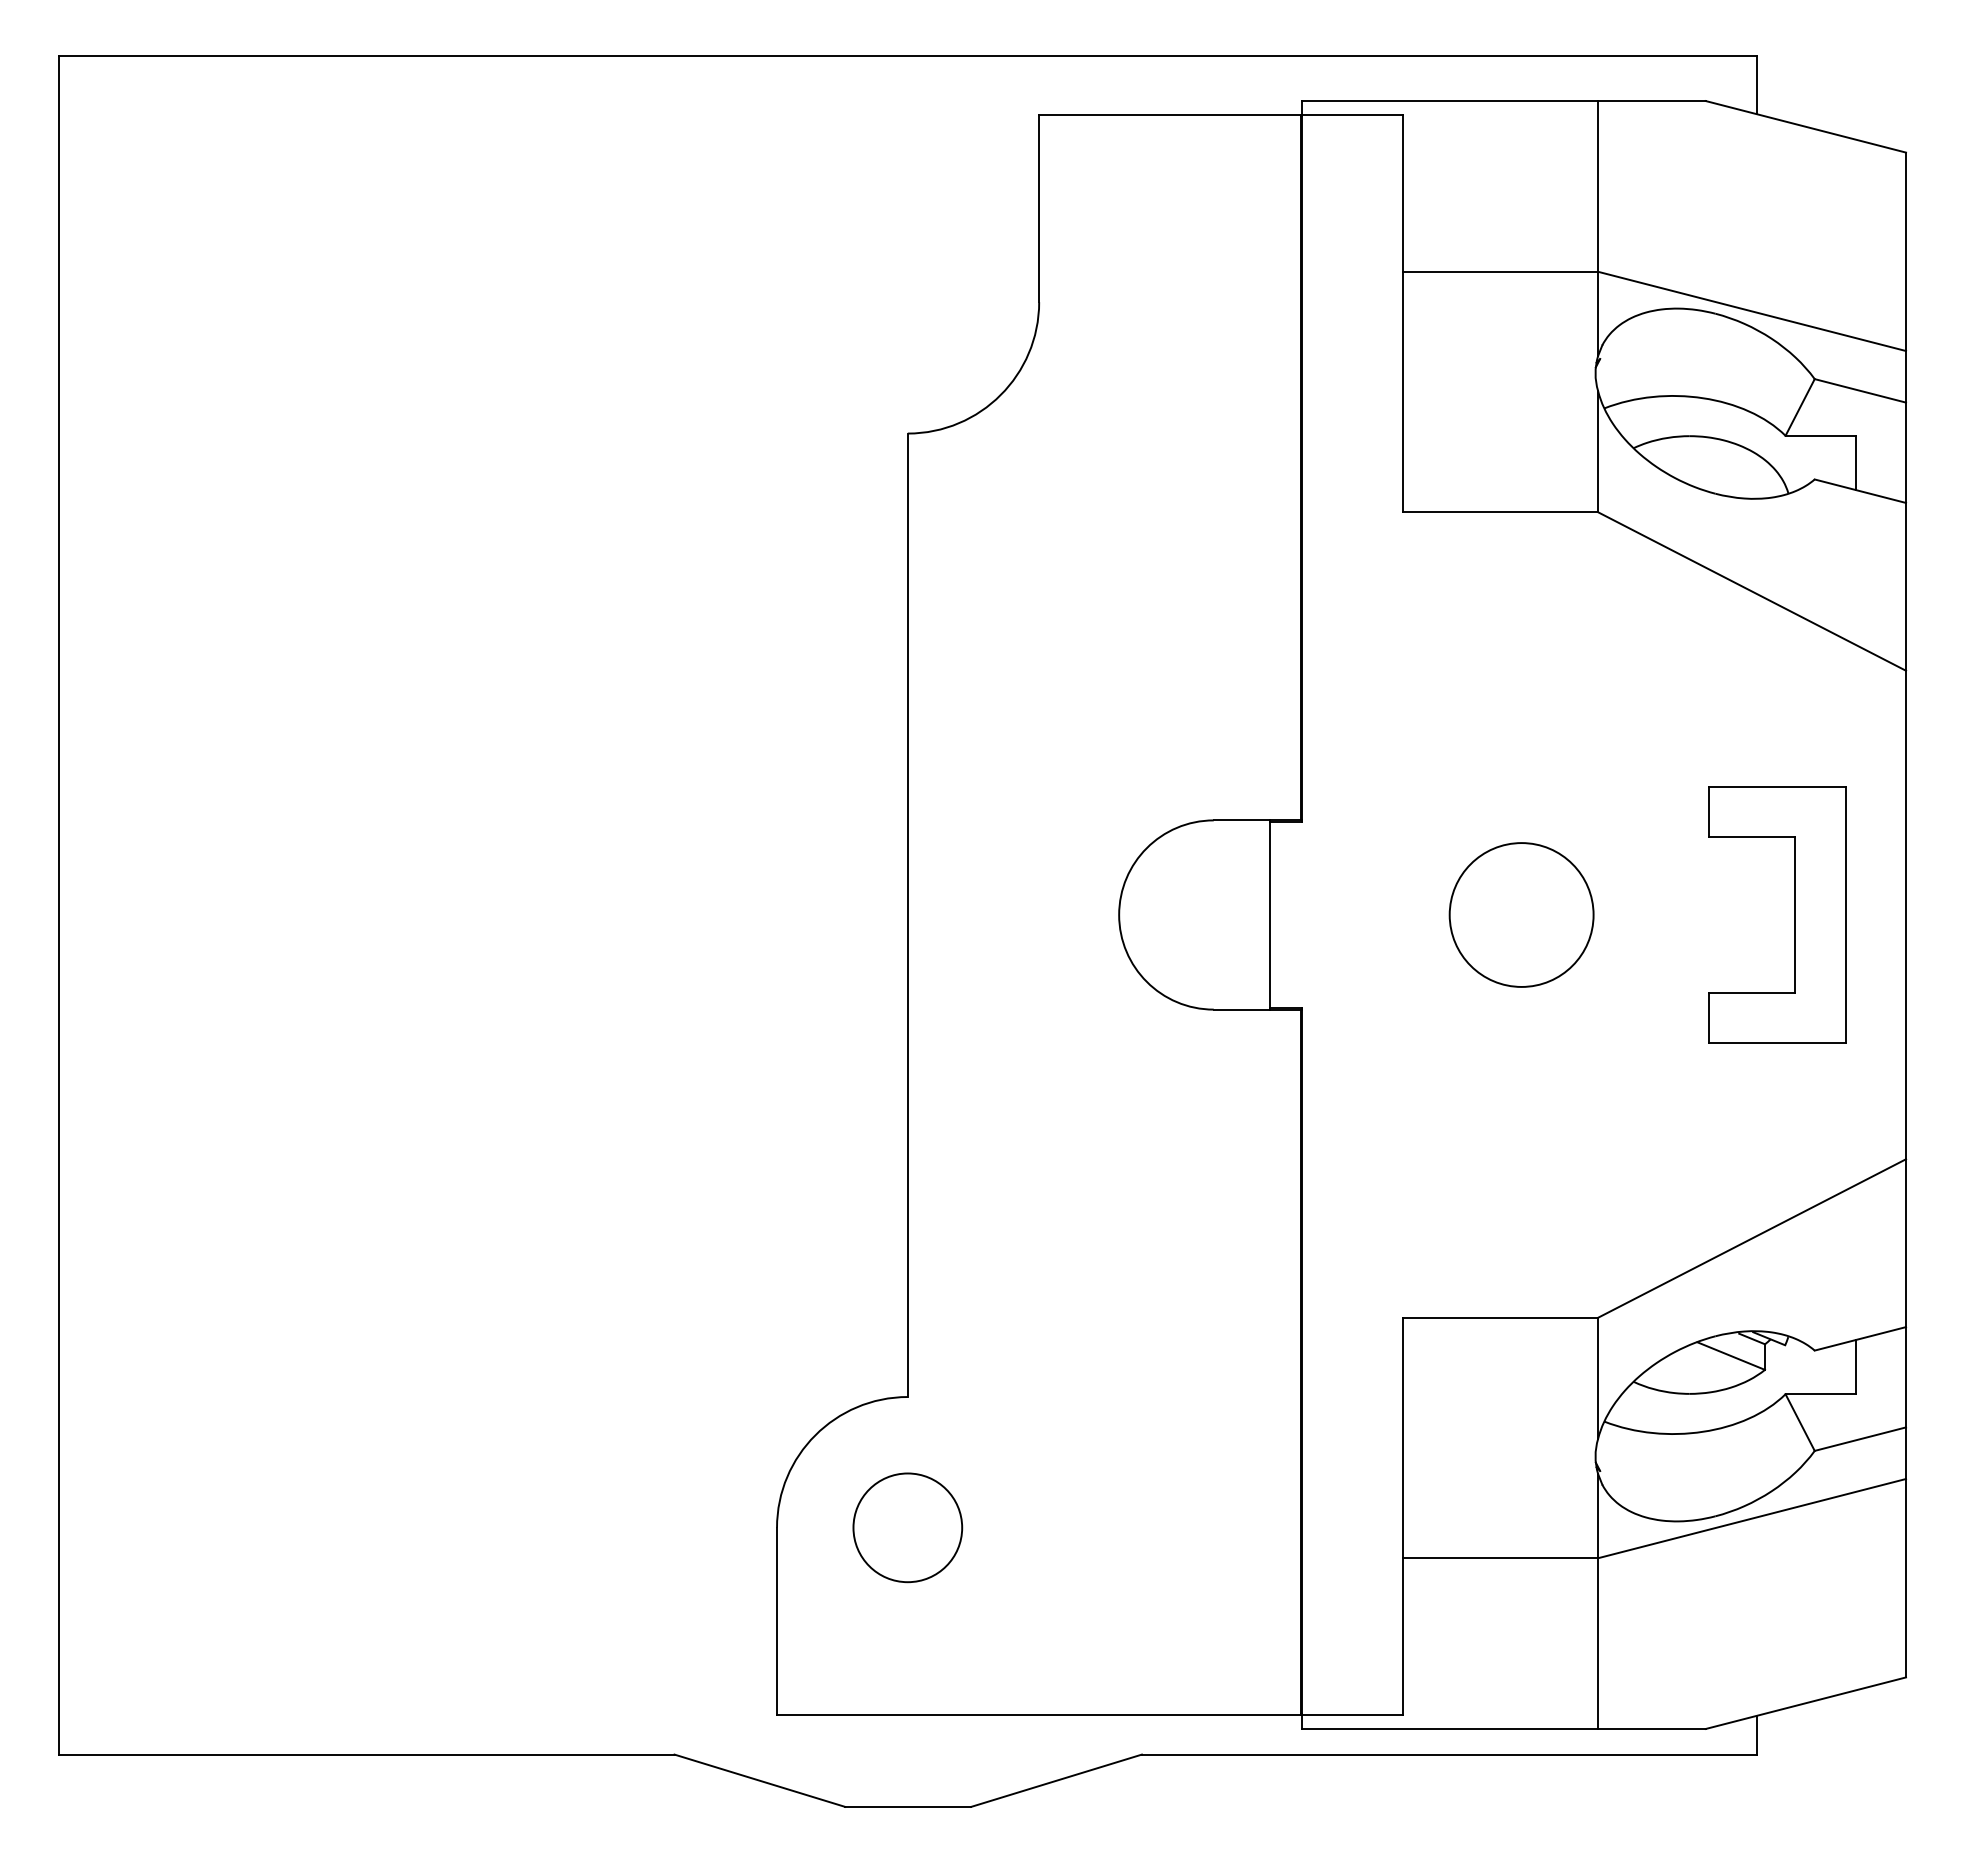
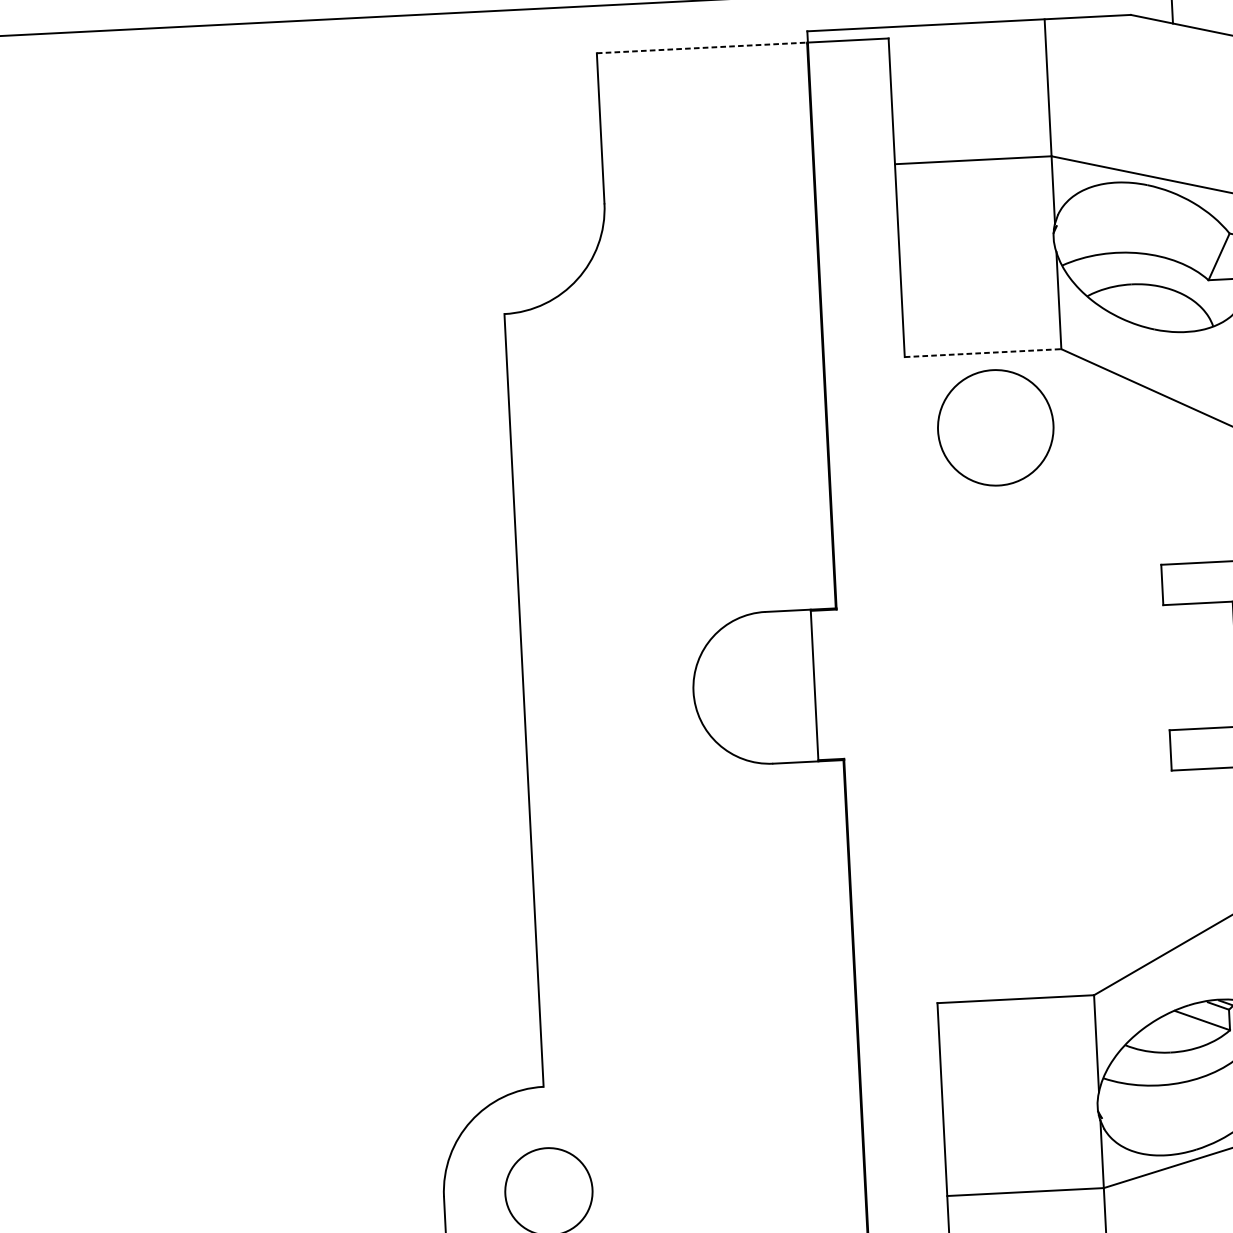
line: (1170, 115) -> (702, 48), solid -> dashed
line: (1500, 512) -> (983, 353), solid -> dashed
circle: (1521, 914) -> (995, 427), moved

